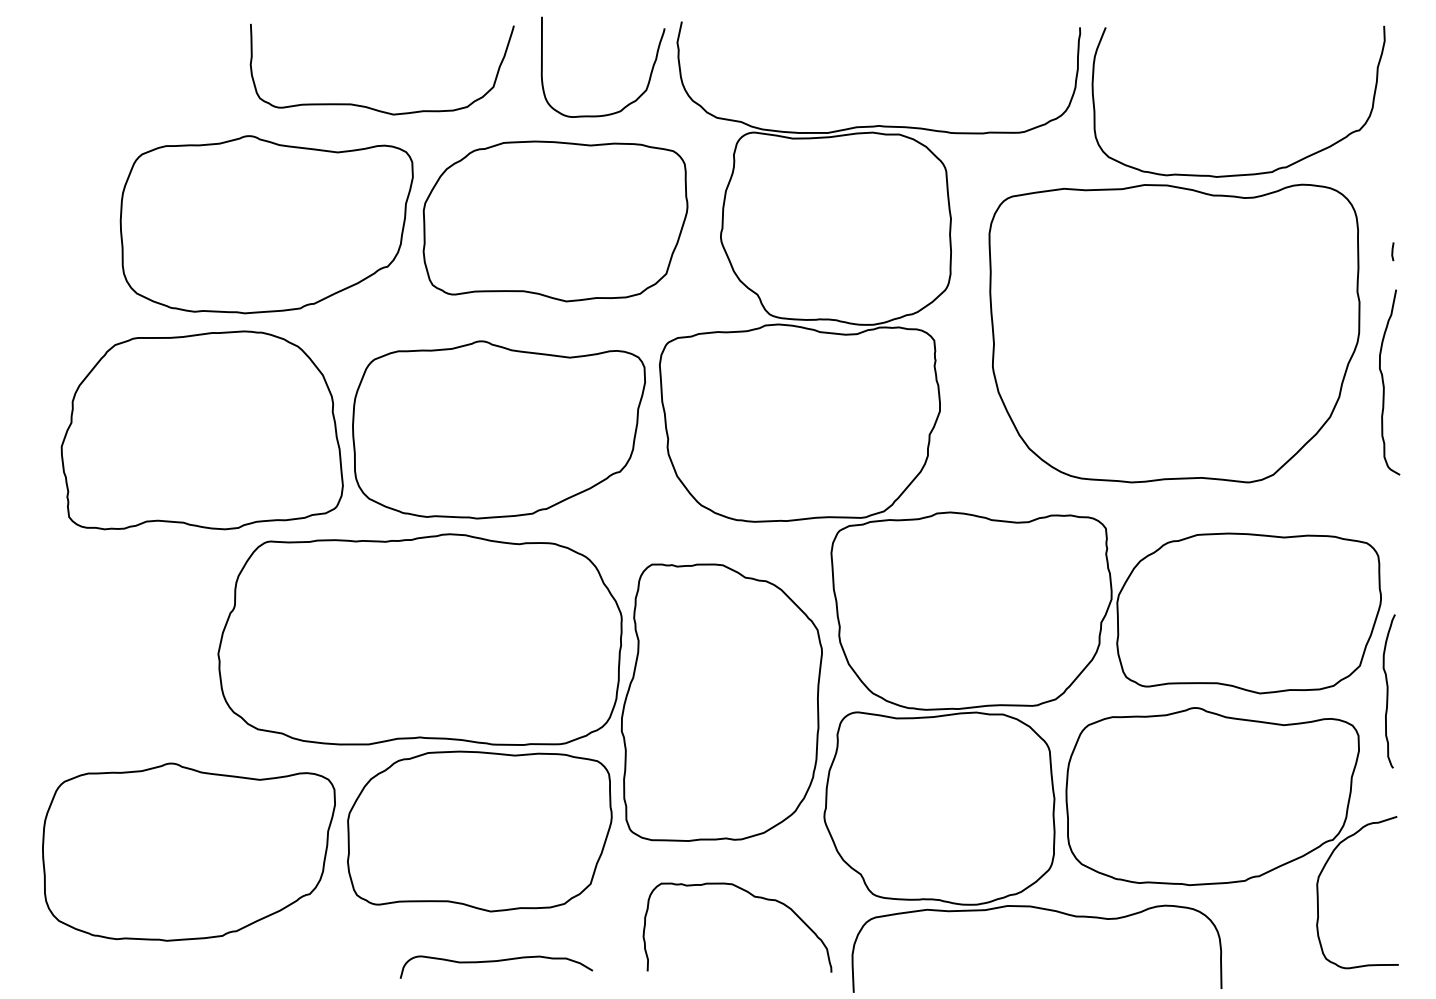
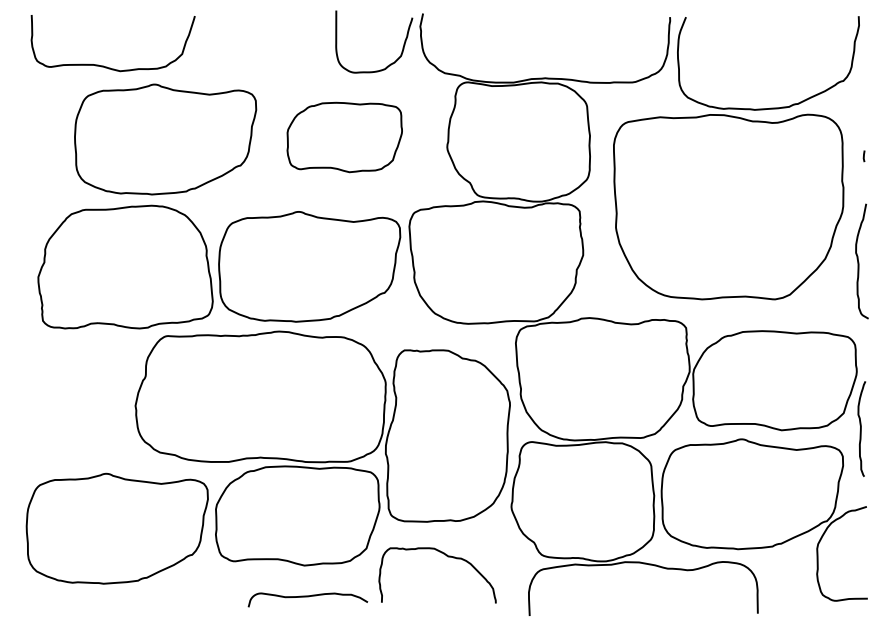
curve: (373, 106) -> (107, 66), moved
part: (555, 221) -> (344, 137), size x0.7
curve: (1385, 384) -> (859, 262), moved
curve: (751, 896) -> (446, 556), moved

